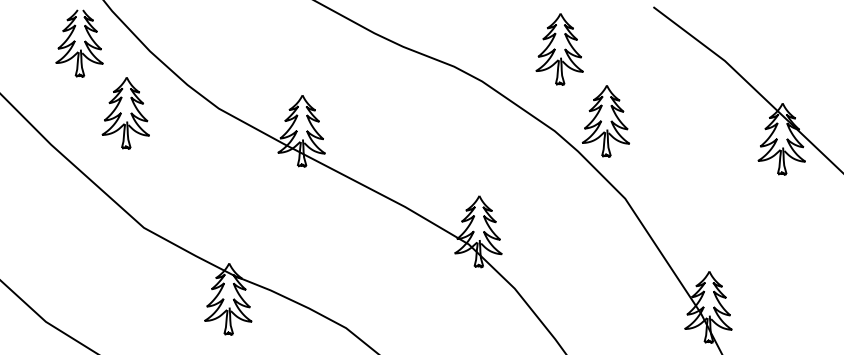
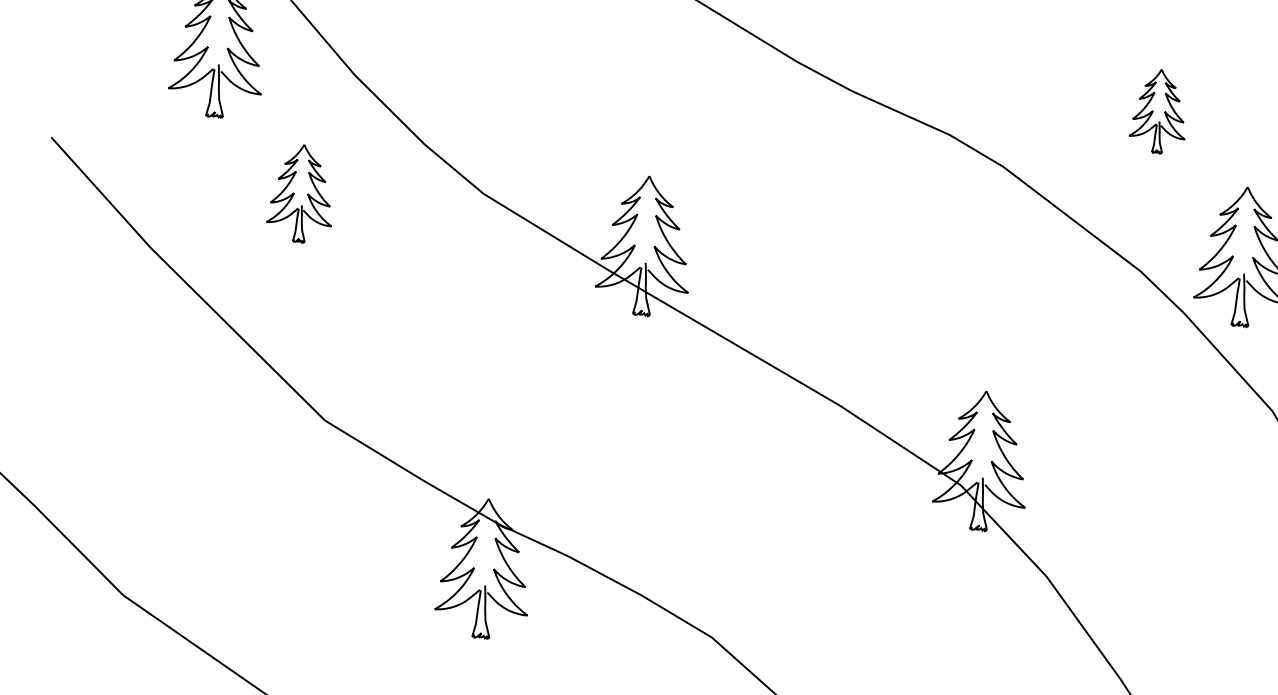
part: (559, 49) -> (1158, 111), size x0.6
part: (125, 113) -> (300, 194), size x0.7

